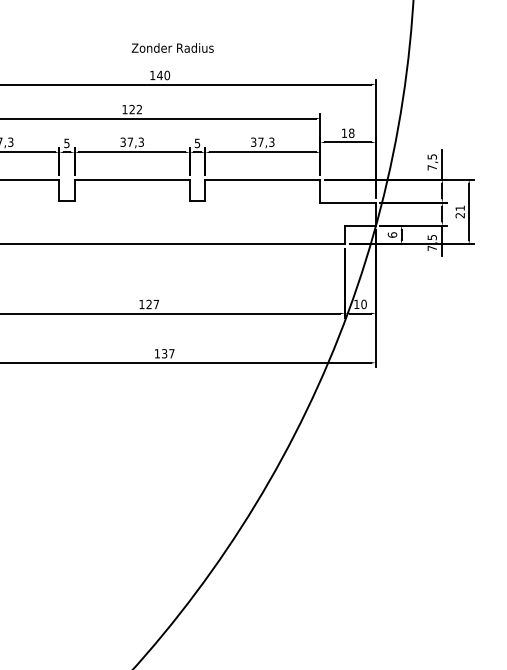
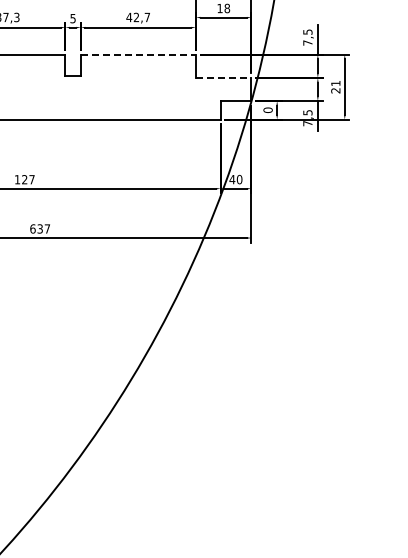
text: (262, 141) -> (138, 16), 37,3 -> 42,7
line: (262, 179) -> (138, 54), solid -> dashed
line: (348, 202) -> (224, 77), solid -> dashed
text: (391, 234) -> (267, 109), 6 -> 0
text: (356, 303) -> (232, 178), 10 -> 40
text: (157, 353) -> (33, 228), 137 -> 637

